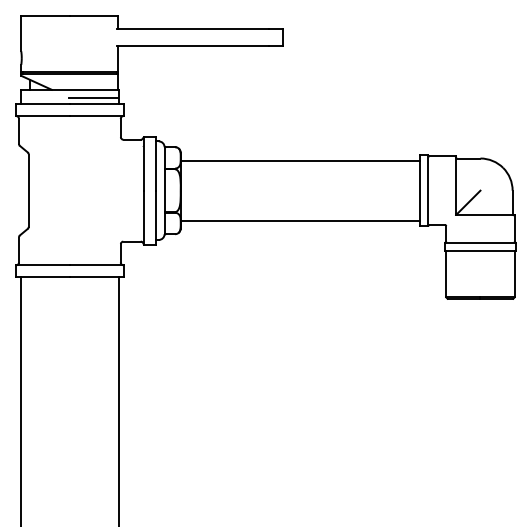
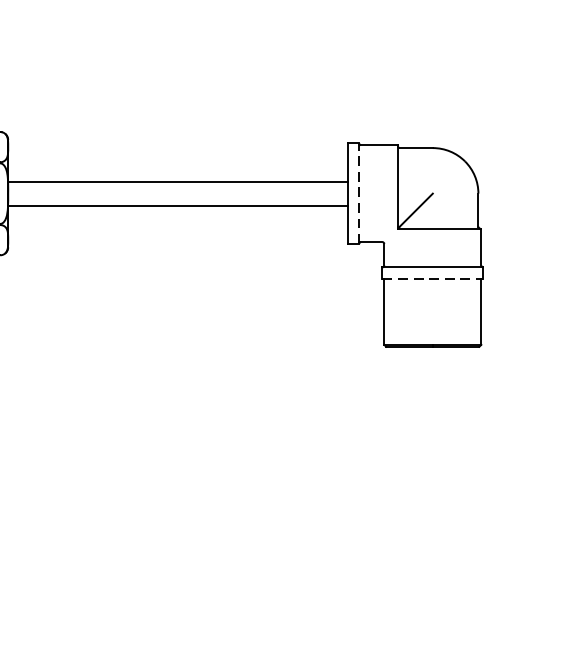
line: (300, 160) -> (177, 206), moved
line: (428, 190) -> (359, 193), solid -> dashed
line: (300, 220) -> (177, 182), moved
line: (480, 250) -> (432, 278), solid -> dashed

